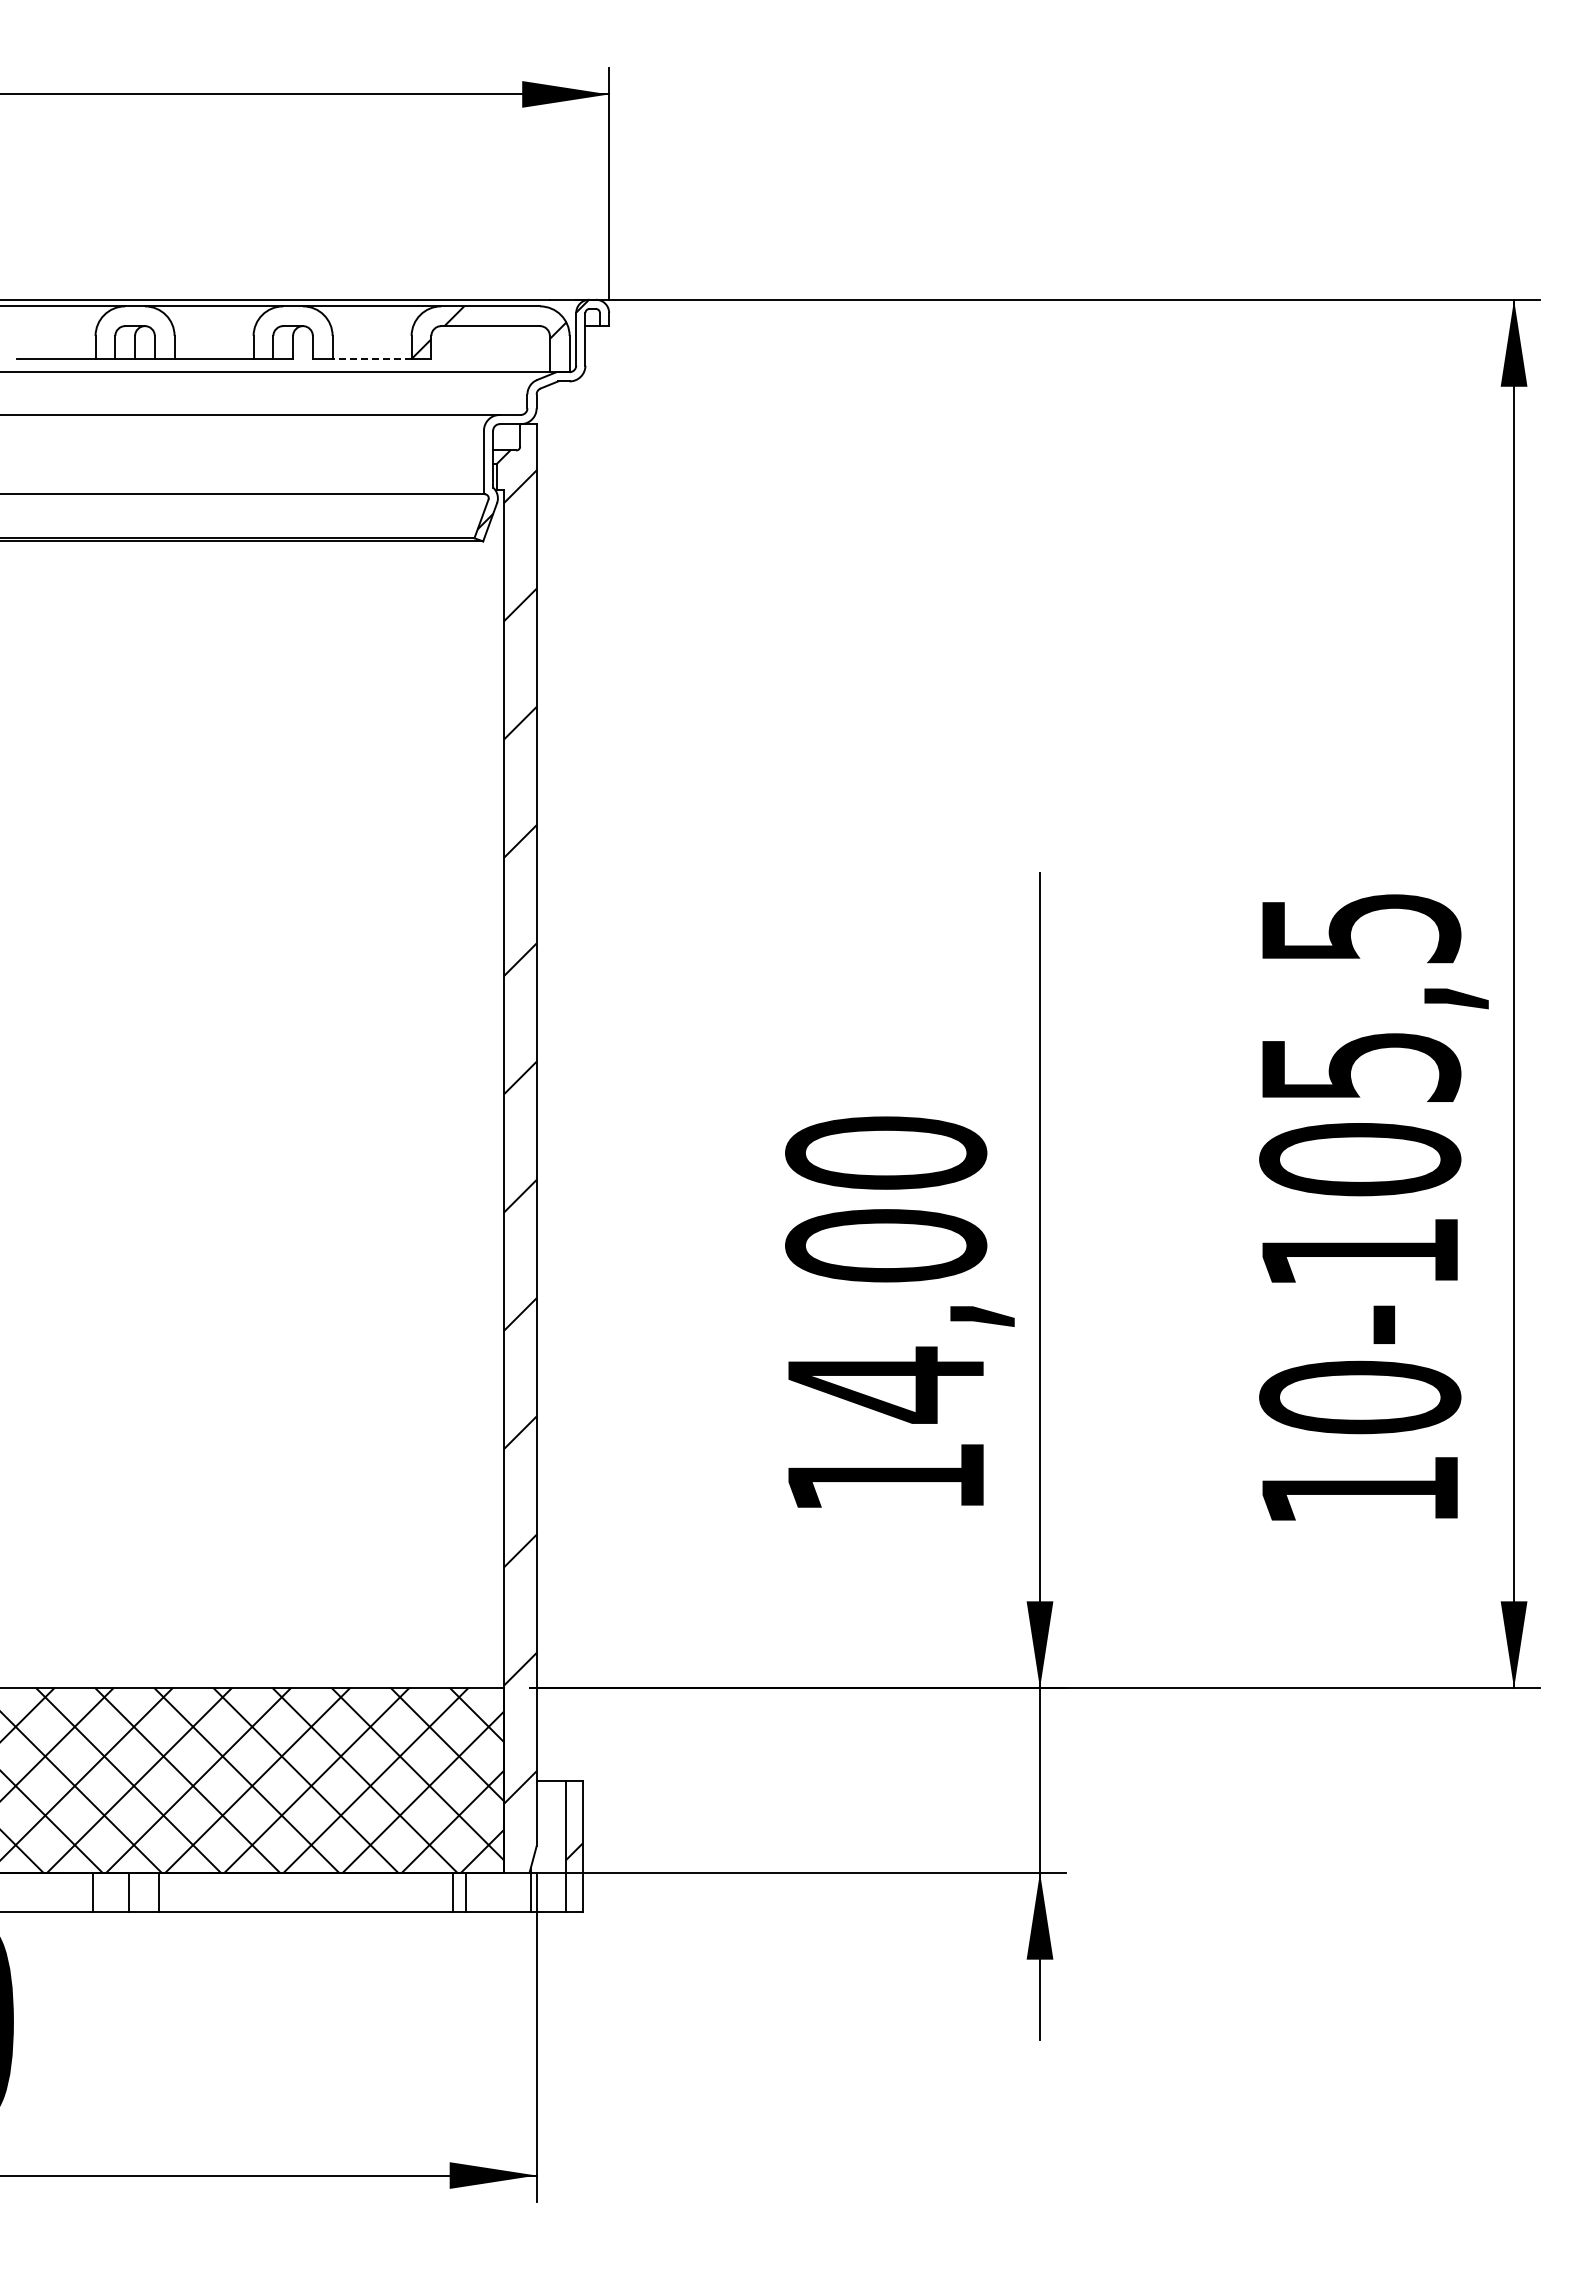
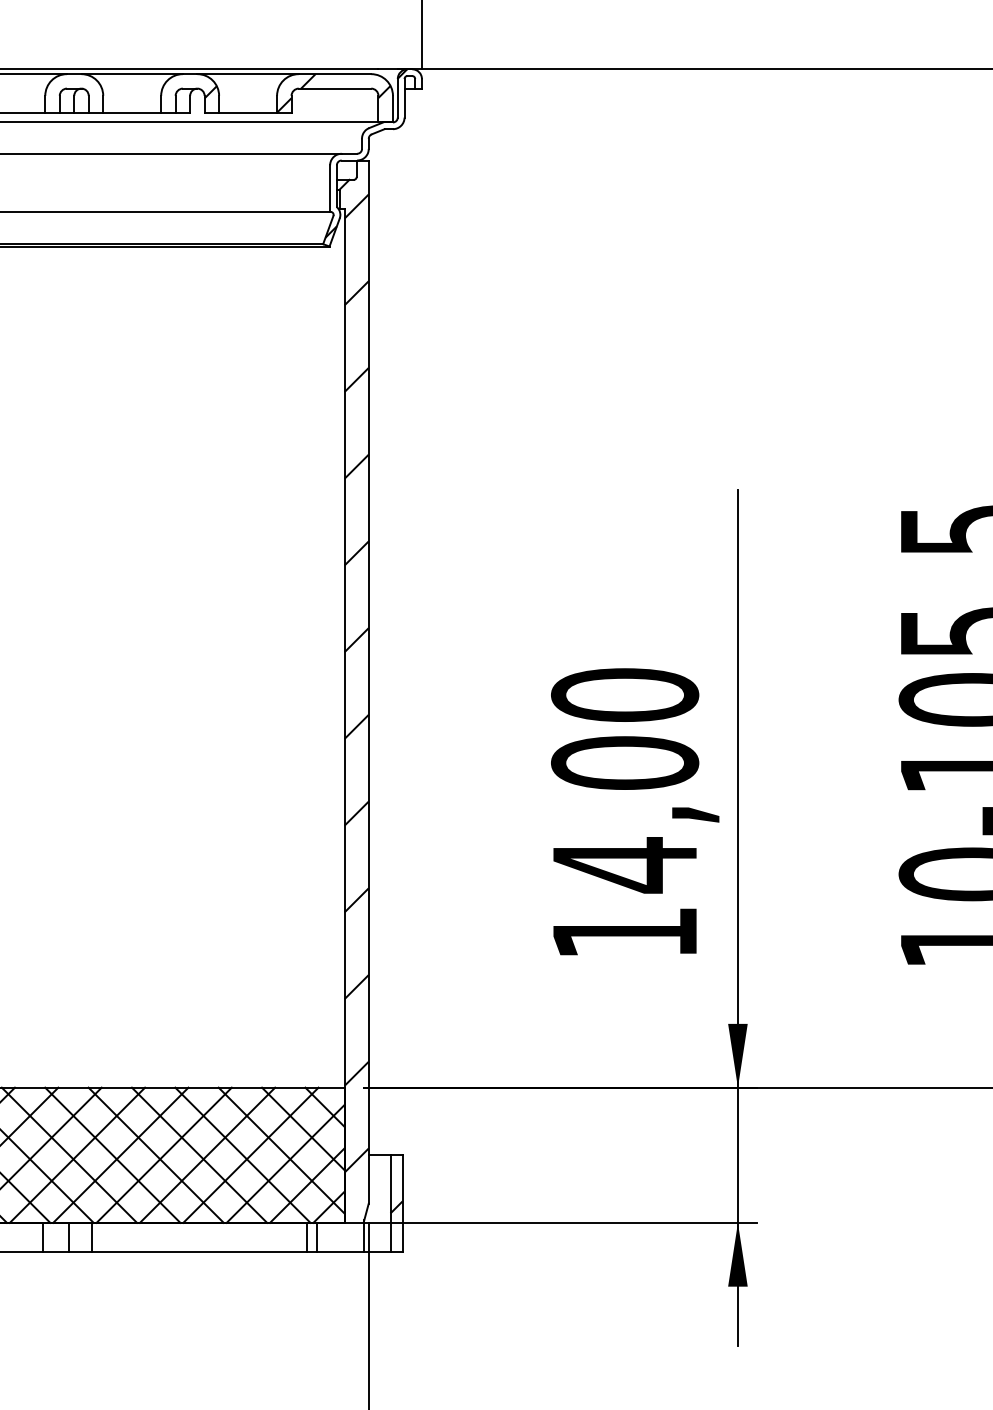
hatch: (320, 330) -> (210, 91), added
line: (372, 359) -> (248, 113), dashed -> solid

